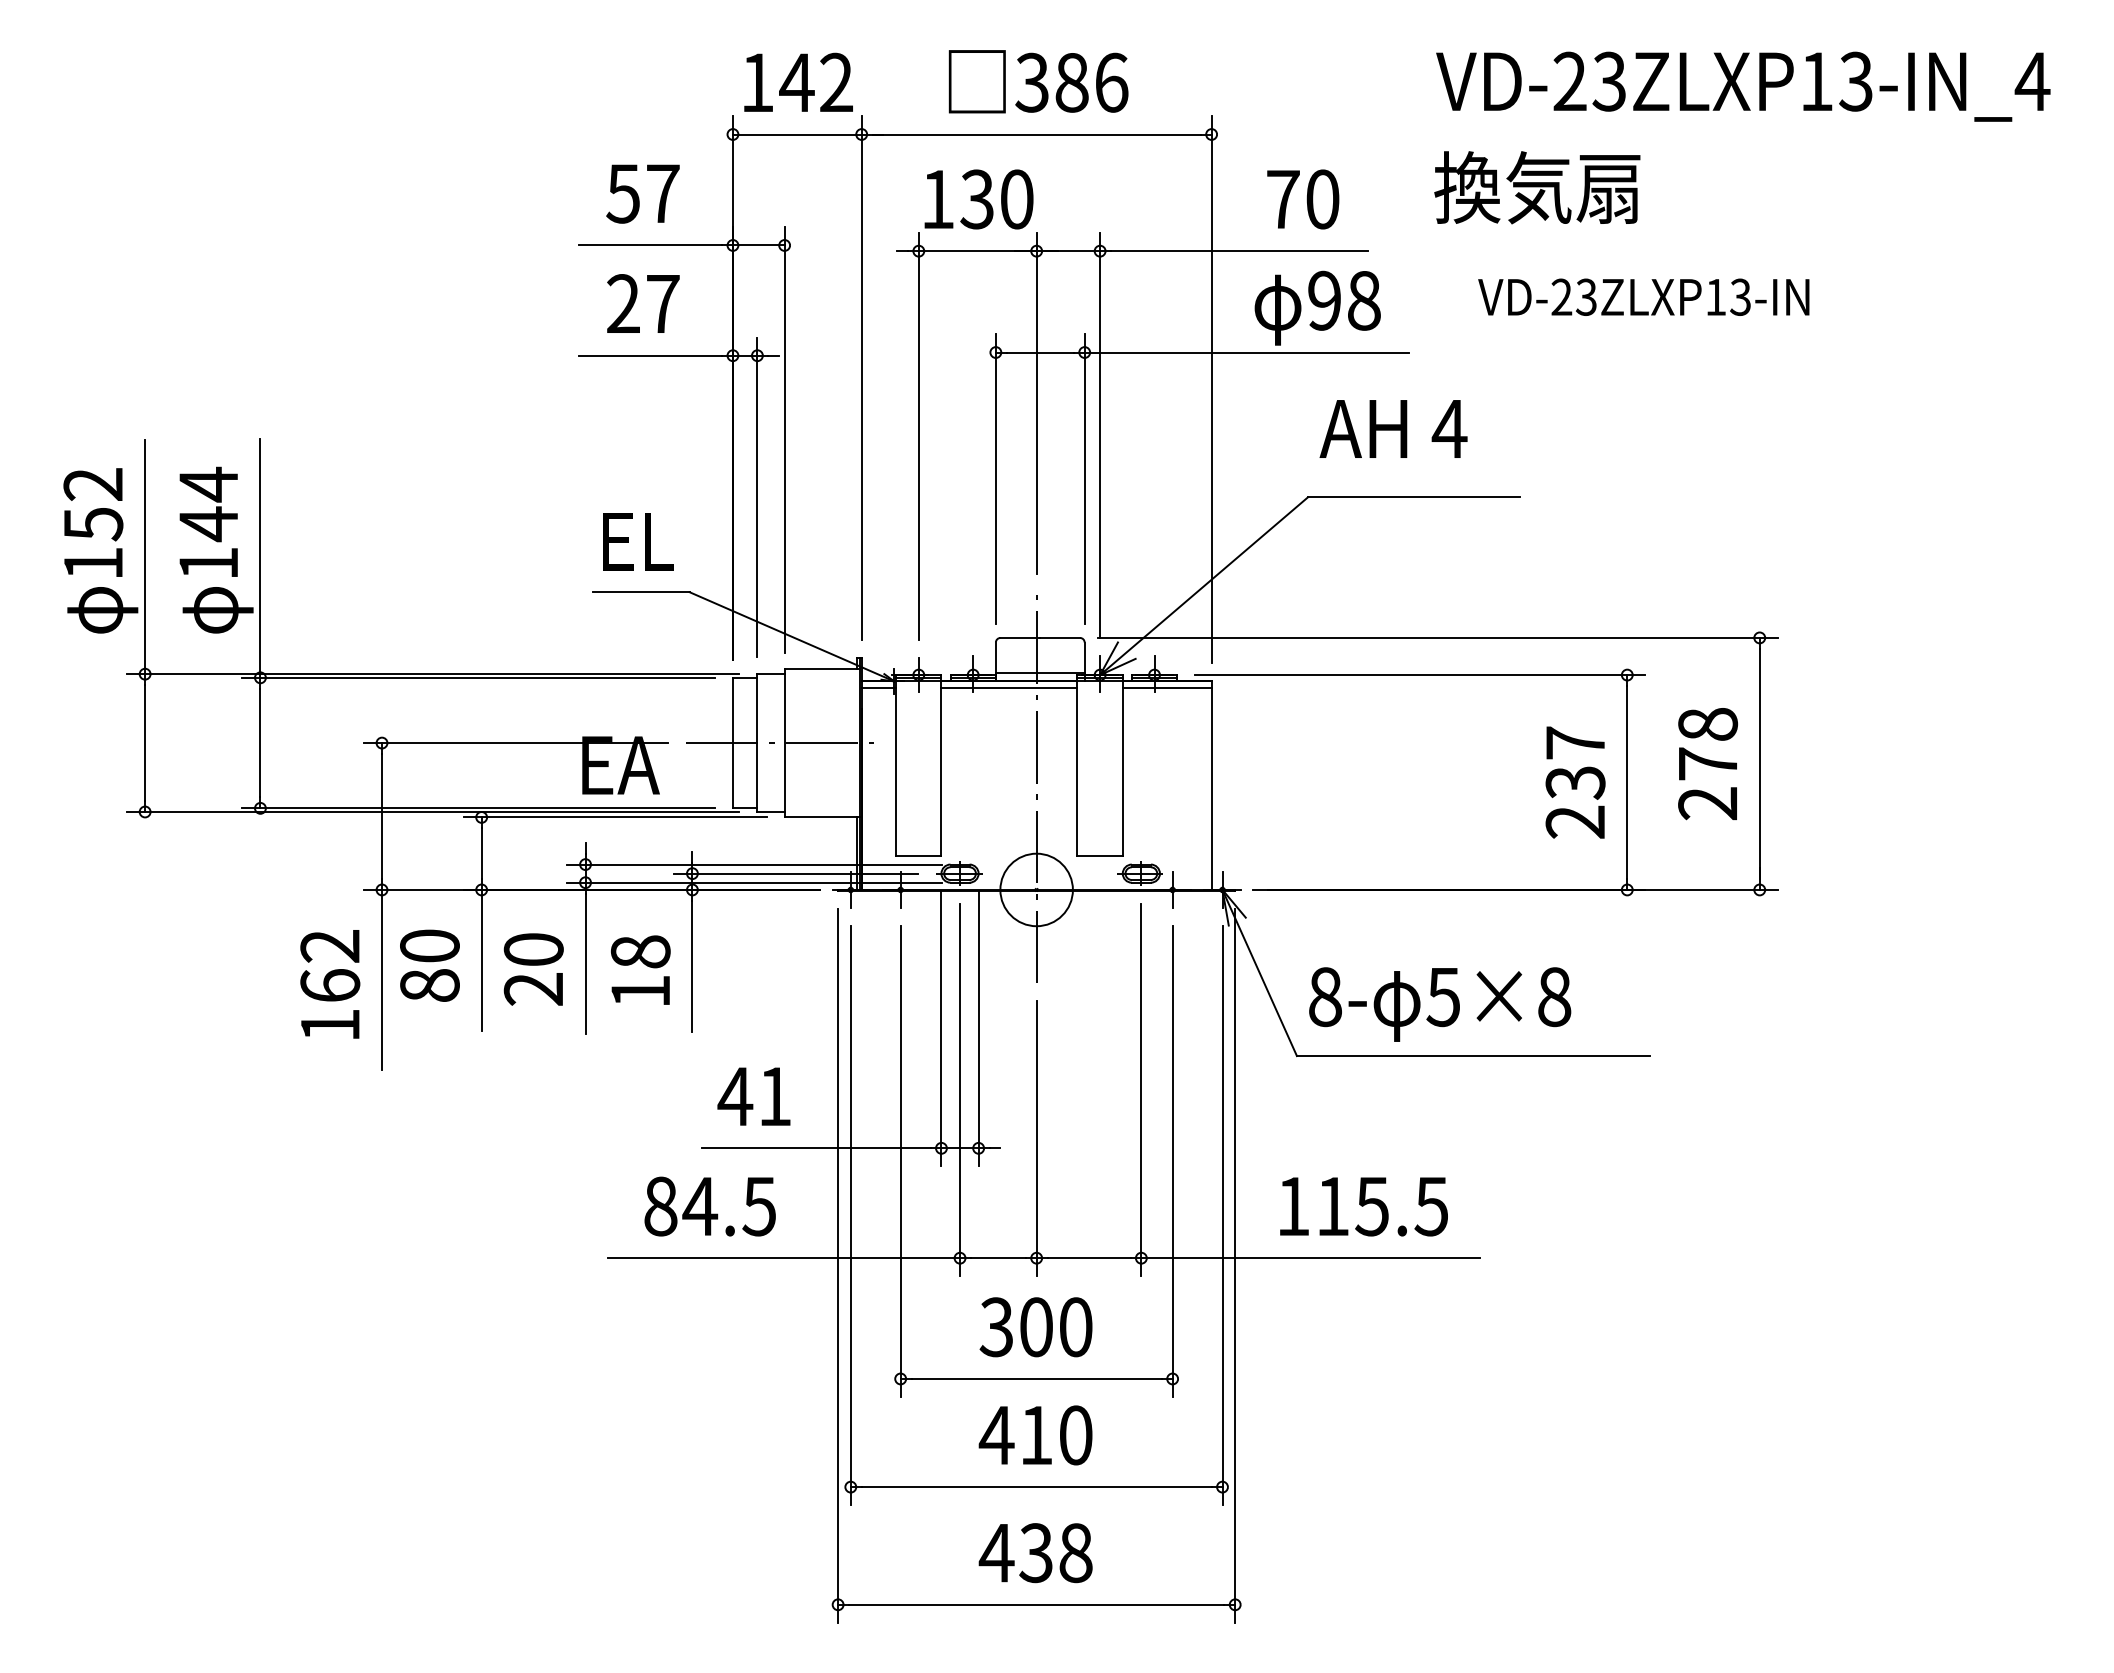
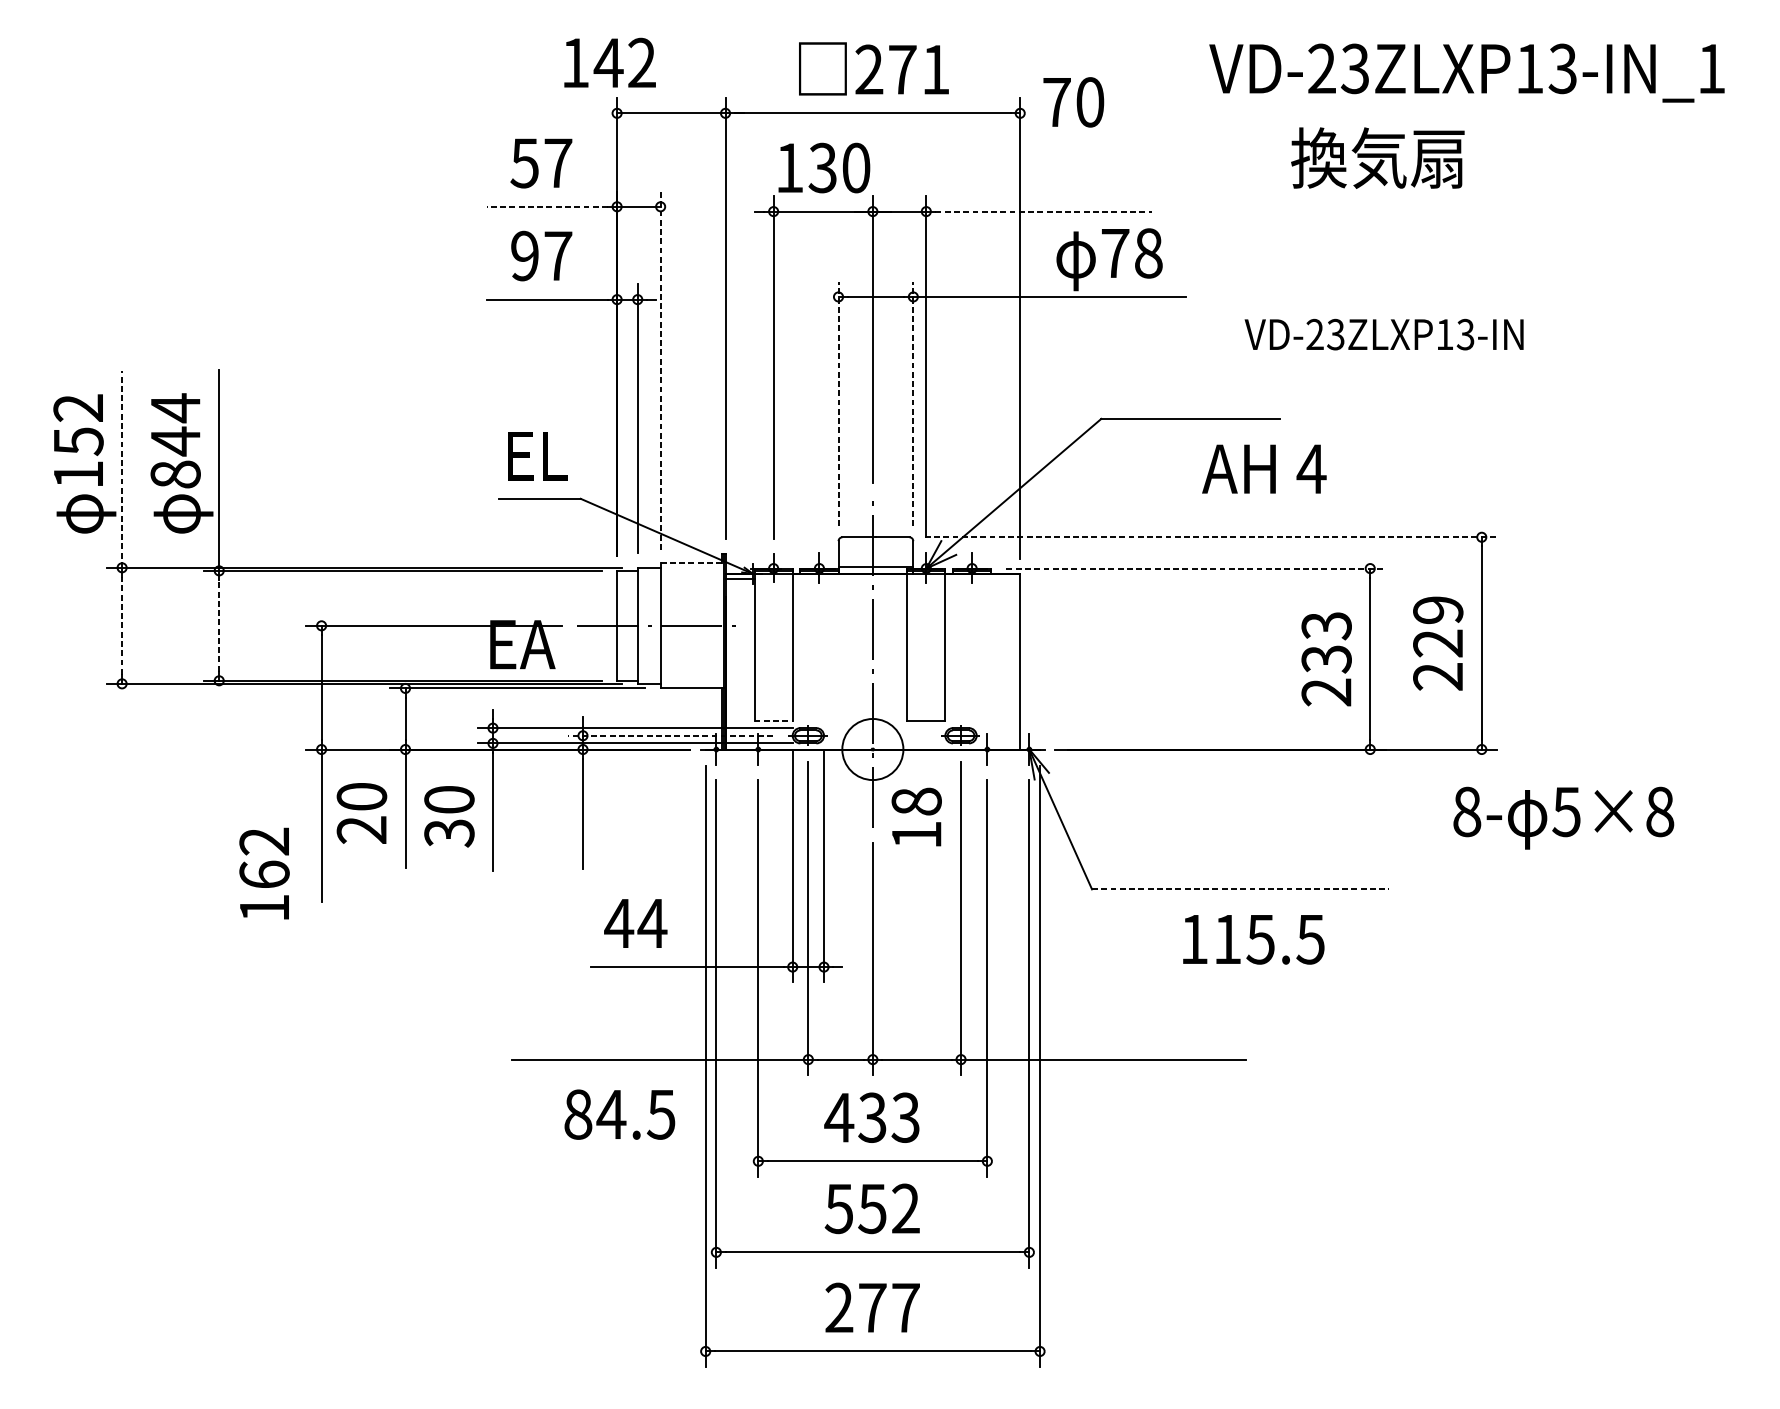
text: (798, 81) -> (610, 61), moved
text: (2032, 81) -> (1711, 68), VD-23ZLXP13-IN_4 -> VD-23ZLXP13-IN_1
text: (1071, 82) -> (902, 69), 386 -> 271
text: (1537, 187) -> (1377, 157), moved
text: (1303, 199) -> (1073, 102), moved
line: (650, 245) -> (547, 206), solid -> dashed
line: (1239, 251) -> (1043, 211), solid -> dashed
text: (1643, 296) -> (1383, 333), moved
text: (1324, 300) -> (1115, 253), 98 -> 78
text: (623, 303) -> (524, 255), 27 -> 97
text: (1393, 428) -> (1264, 468), moved
line: (784, 440) -> (660, 371), solid -> dashed
line: (995, 478) -> (838, 403), solid -> dashed
line: (1084, 478) -> (913, 403), solid -> dashed
line: (145, 556) -> (122, 468), solid -> dashed
text: (208, 563) -> (175, 474), 144 -> 844
line: (1438, 637) -> (1211, 536), solid -> dashed
line: (822, 668) -> (692, 563), solid -> dashed
line: (1420, 675) -> (1196, 568), solid -> dashed
line: (1009, 687) -> (850, 579), removed
line: (1166, 687) -> (982, 579), removed
line: (145, 742) -> (122, 625), solid -> dashed
line: (260, 742) -> (219, 625), solid -> dashed
text: (1575, 743) -> (1326, 626), 237 -> 233
text: (1708, 744) -> (1438, 627), 278 -> 229
line: (918, 856) -> (773, 721), solid -> dashed
line: (796, 873) -> (670, 735), solid -> dashed
text: (640, 969) -> (916, 816), moved
text: (330, 984) -> (264, 873), moved
text: (429, 985) -> (361, 829), 80 -> 20
text: (533, 989) -> (449, 833), 20 -> 30
text: (1440, 1004) -> (1564, 818), moved
line: (1473, 1056) -> (1240, 889), solid -> dashed
text: (774, 1096) -> (652, 923), 41 -> 44
text: (709, 1206) -> (619, 1114), moved
text: (1363, 1206) -> (1253, 939), moved
text: (1035, 1327) -> (871, 1117), 300 -> 433
text: (1035, 1435) -> (871, 1208), 410 -> 552
text: (1035, 1553) -> (871, 1308), 438 -> 277

